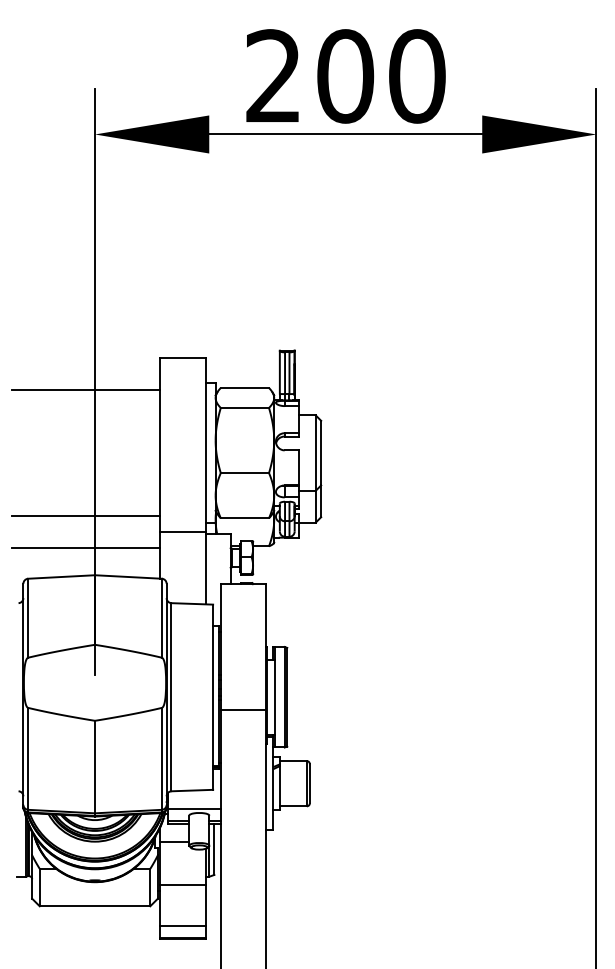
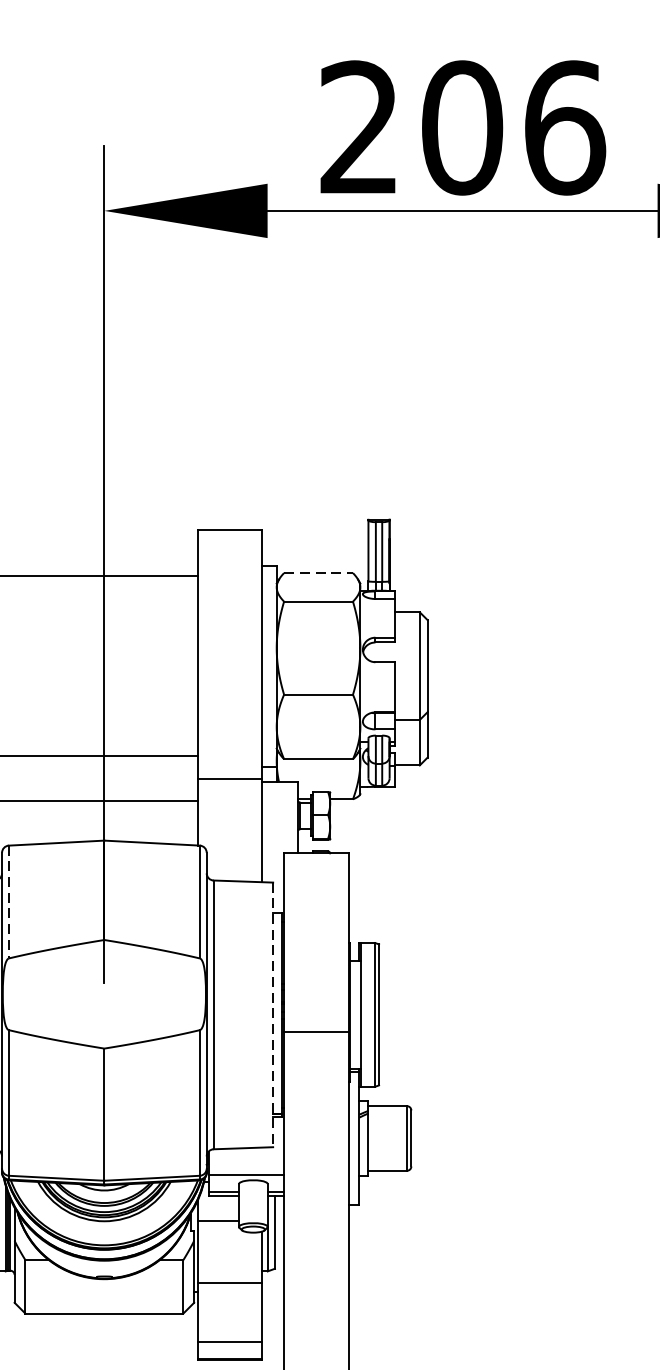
text: (417, 76) -> (565, 128), 200 -> 206
line: (245, 387) -> (319, 572), solid -> dashed
line: (28, 618) -> (9, 902), solid -> dashed
line: (213, 697) -> (273, 1015), solid -> dashed

